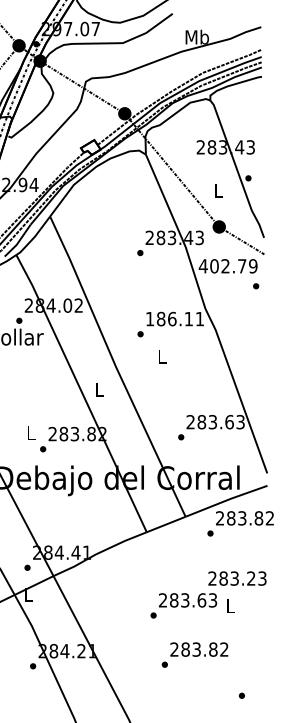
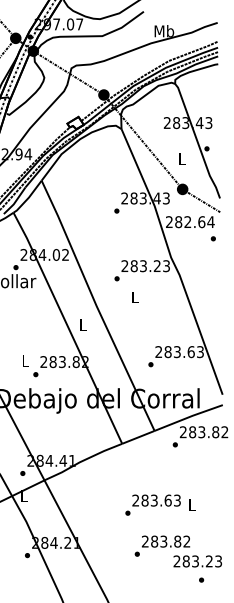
text: (227, 266) -> (189, 222), 402.79 -> 282.64
text: (174, 319) -> (145, 266), 186.11 -> 283.23
text: (237, 578) -> (197, 561), moved

